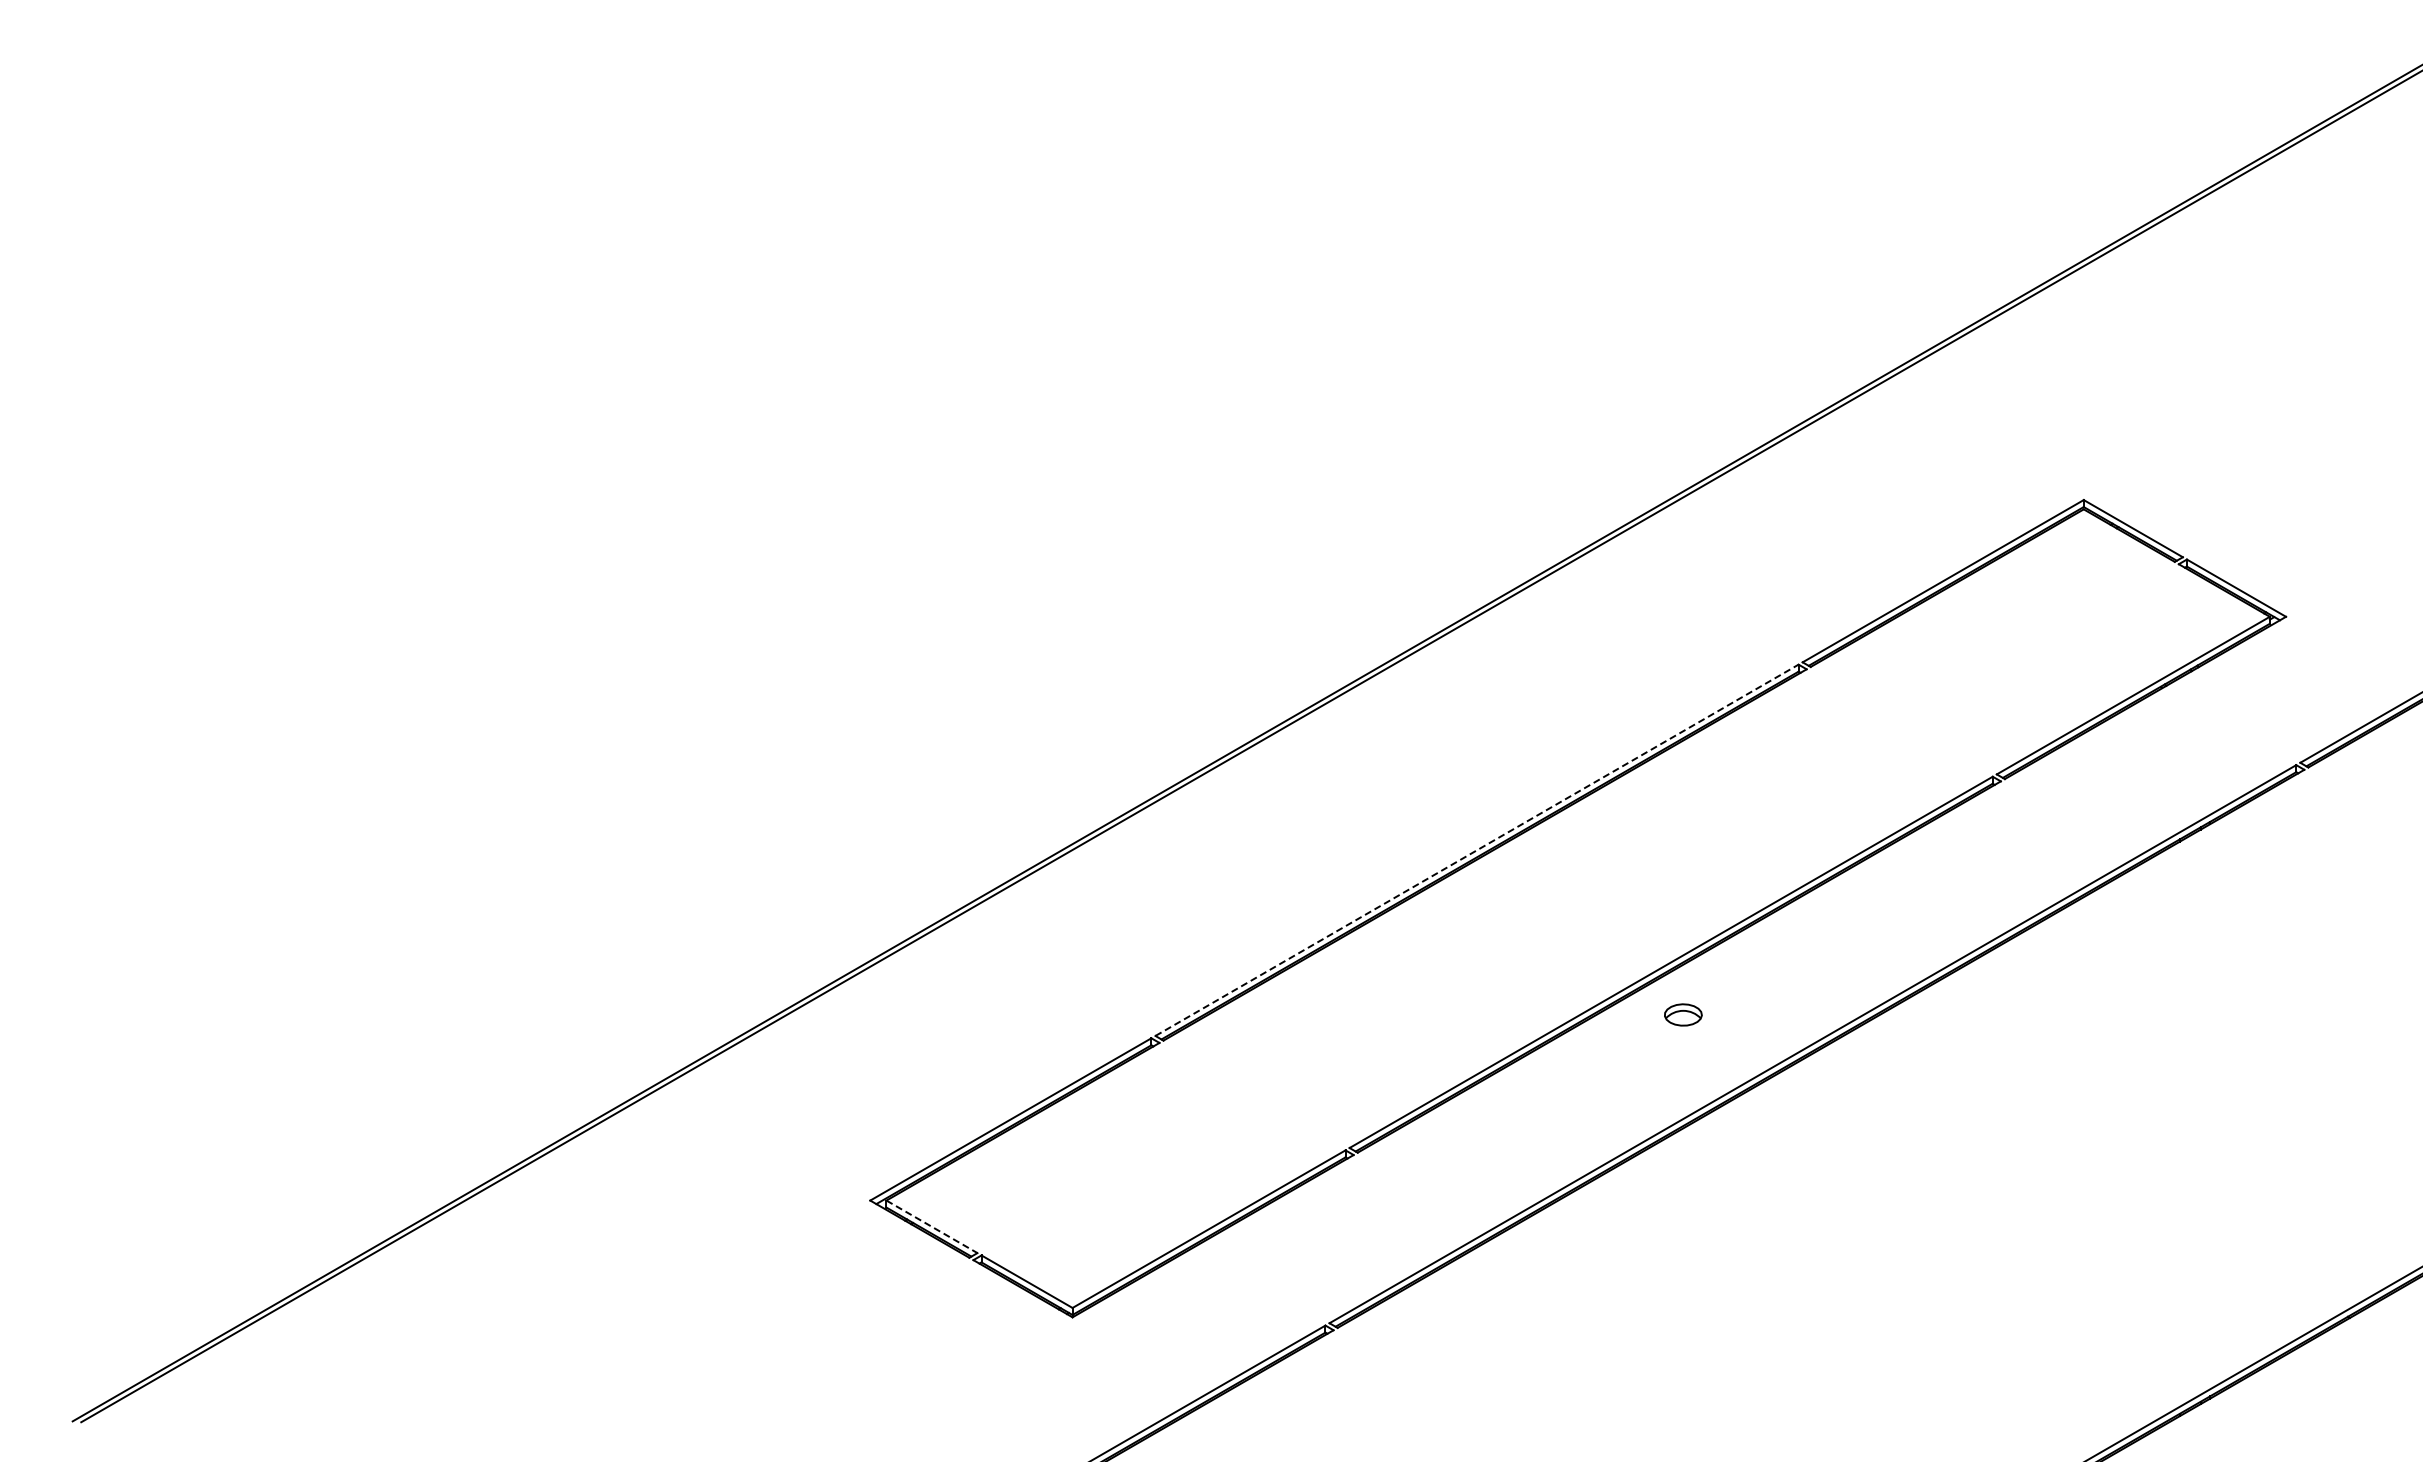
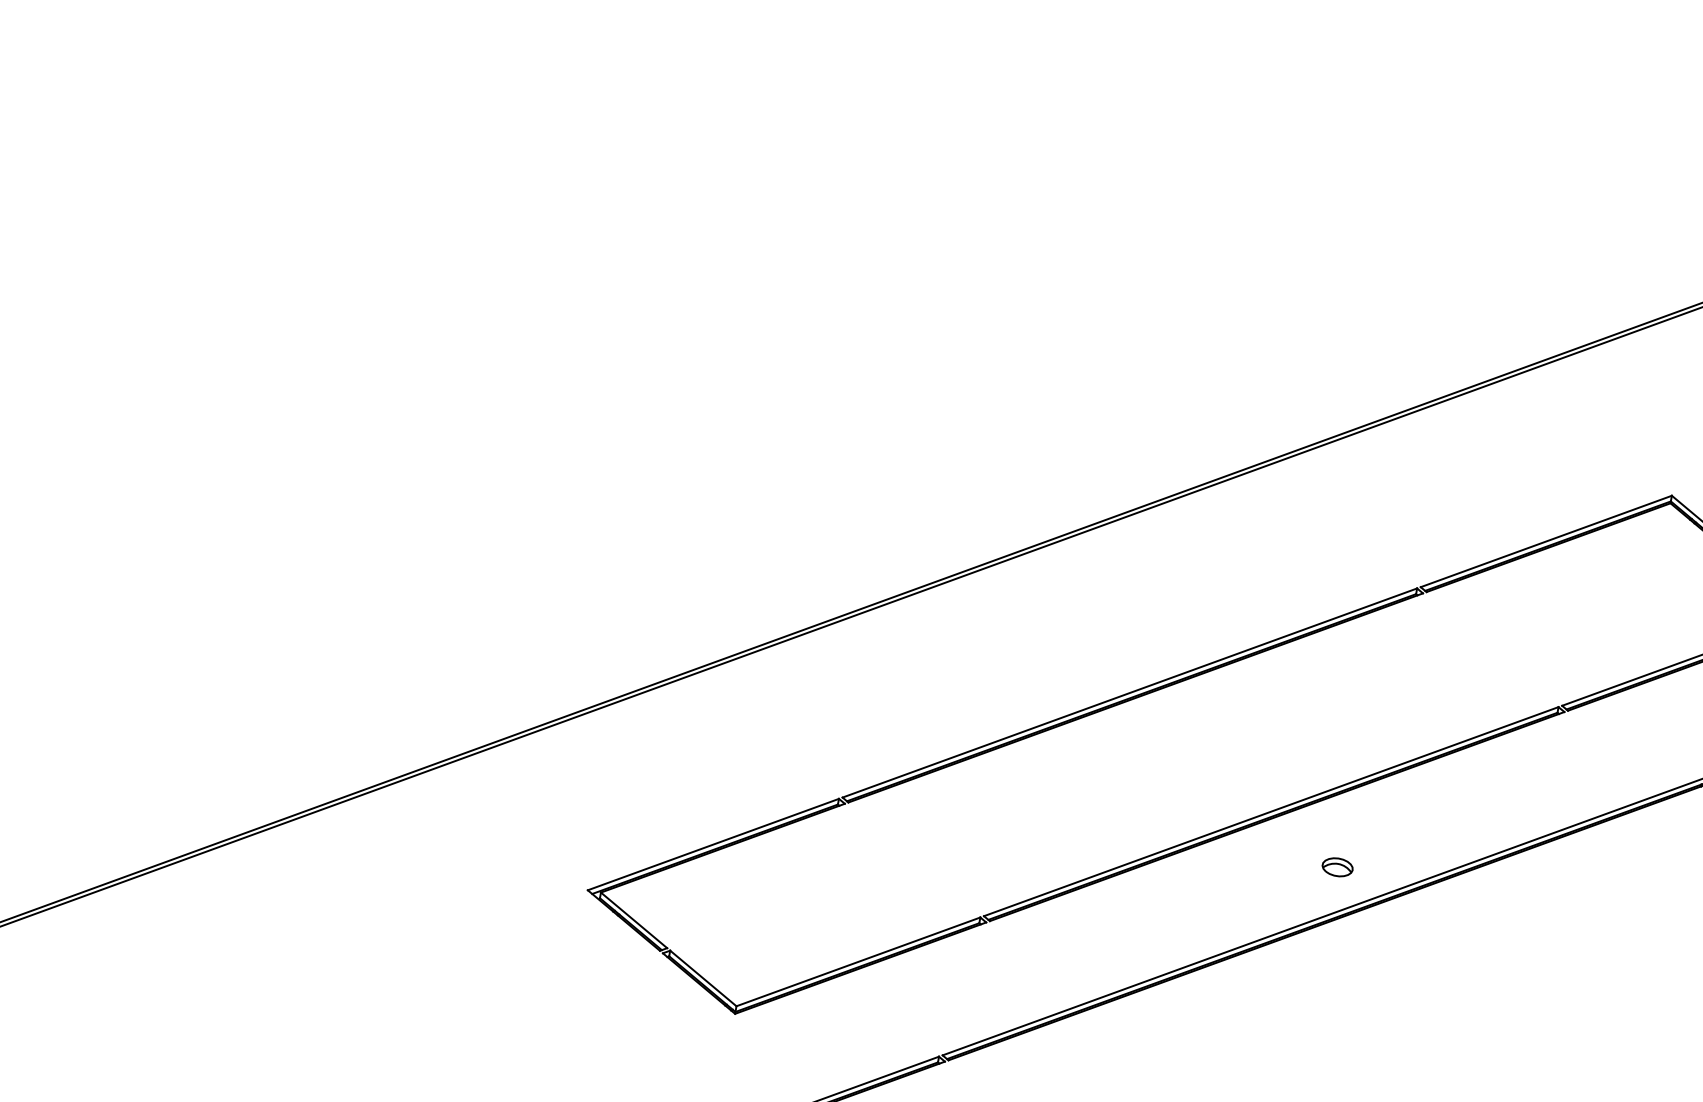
line: (1477, 850) -> (1130, 693), dashed -> solid
part: (1683, 1014) -> (1337, 866), moved
line: (931, 1226) -> (633, 920), dashed -> solid

